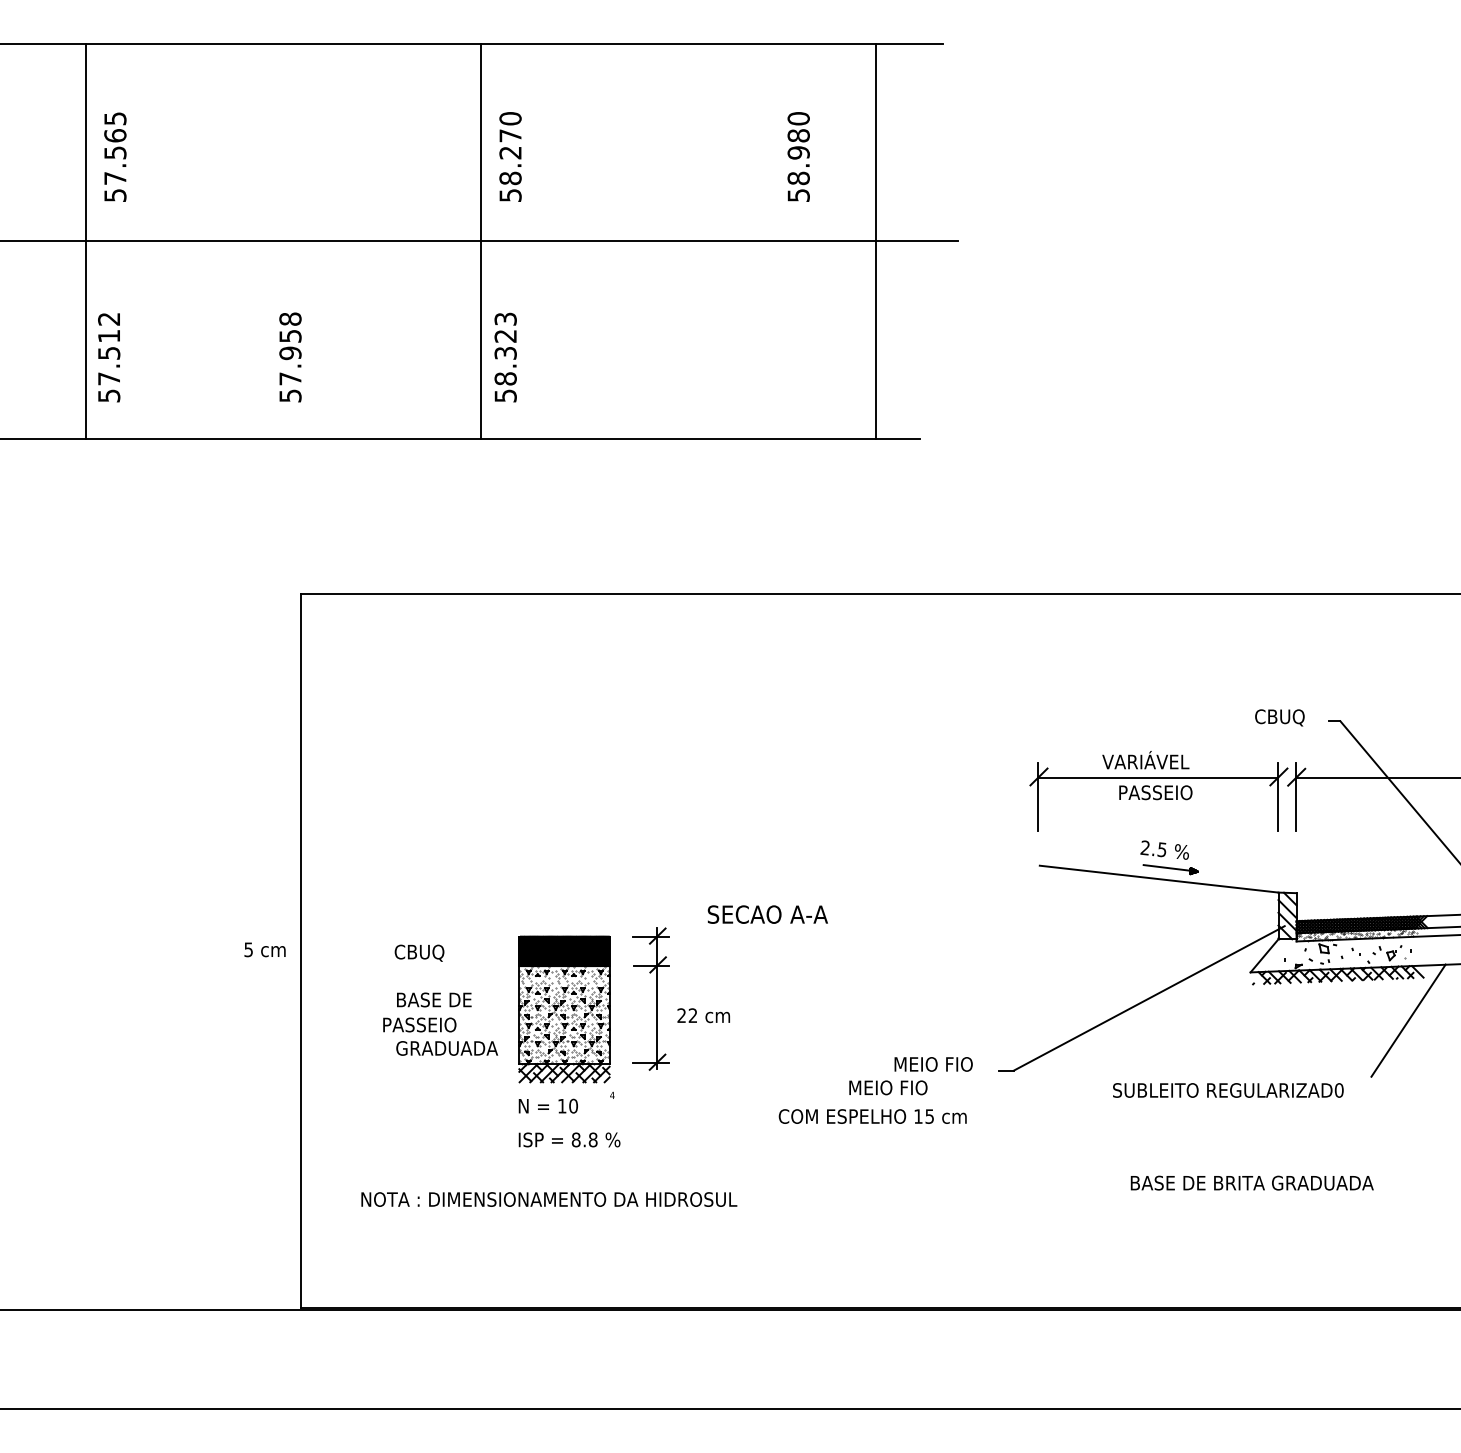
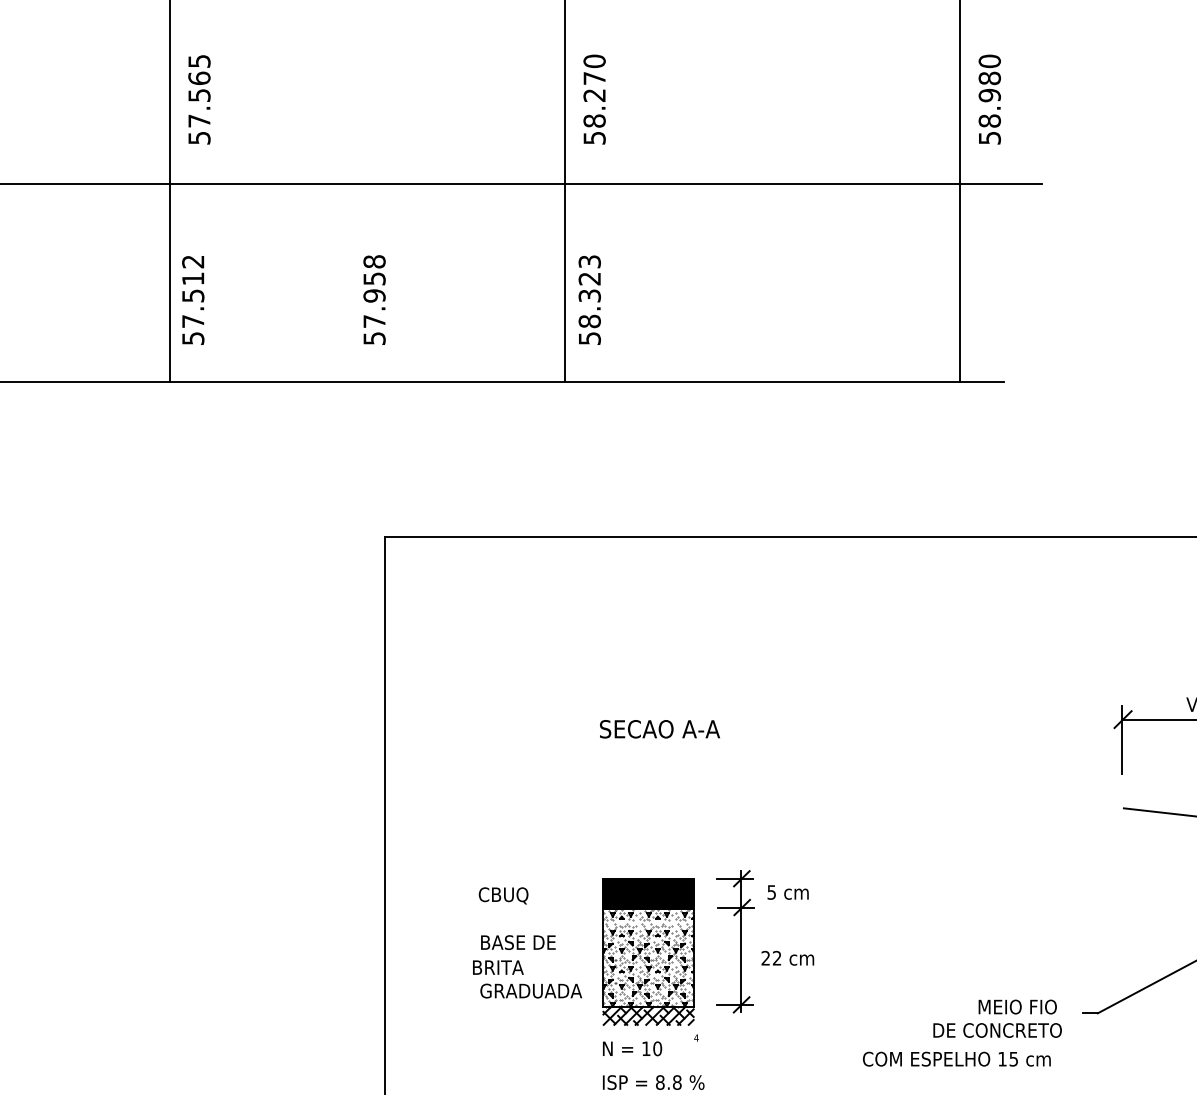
text: (798, 156) -> (989, 99), moved
text: (767, 914) -> (659, 729), moved
text: (264, 949) -> (787, 892), moved
text: (419, 1024) -> (503, 967), PASSEIO -> BRITA
text: (914, 1087) -> (998, 1030), MEIO FIO -> DE CONCRETO

